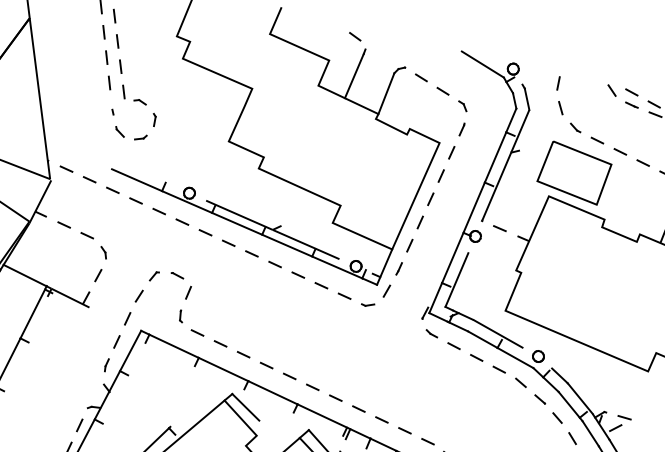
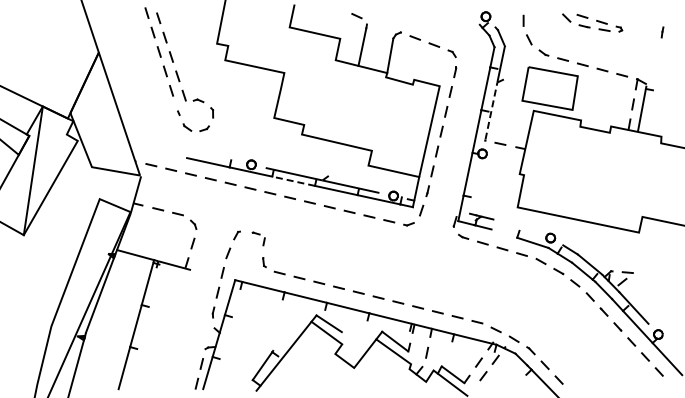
line: (481, 63) -> (460, 17), removed
line: (497, 185) -> (491, 110), solid -> dashed
line: (236, 224) -> (293, 181), solid -> dashed
line: (456, 279) -> (474, 190), removed
part: (179, 285) -> (258, 238), size x0.7
line: (498, 333) -> (515, 226), removed
line: (482, 339) -> (504, 233), removed

